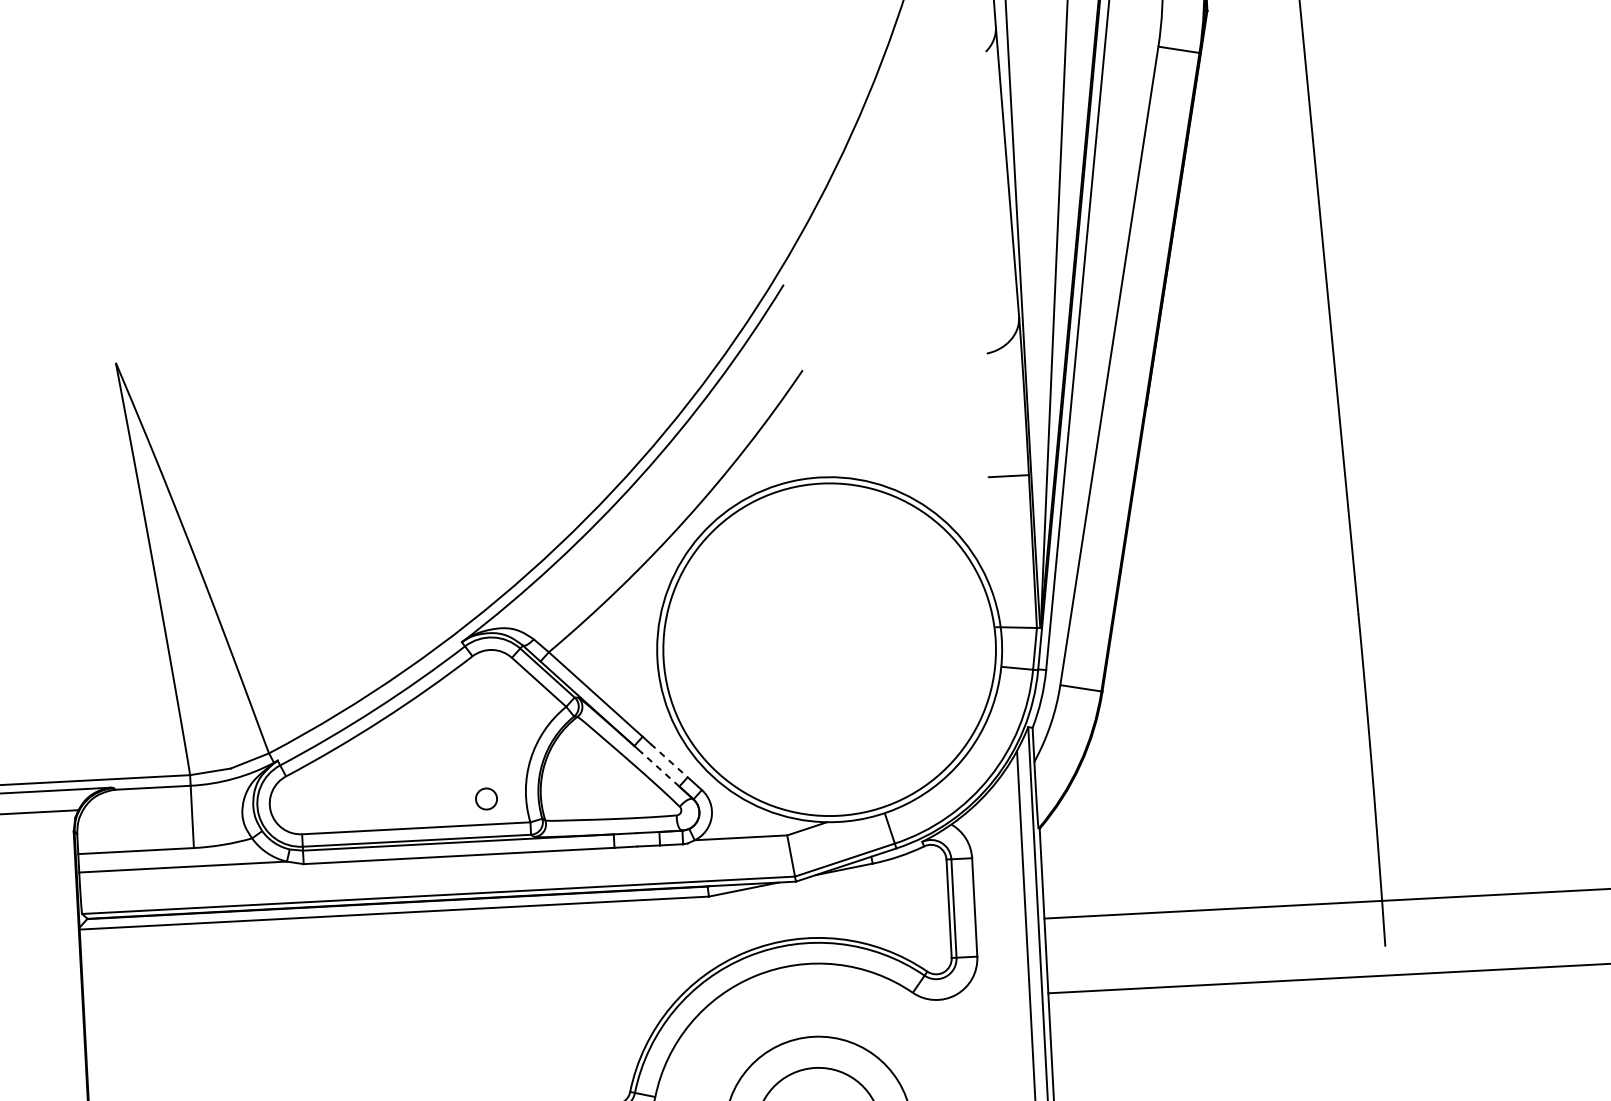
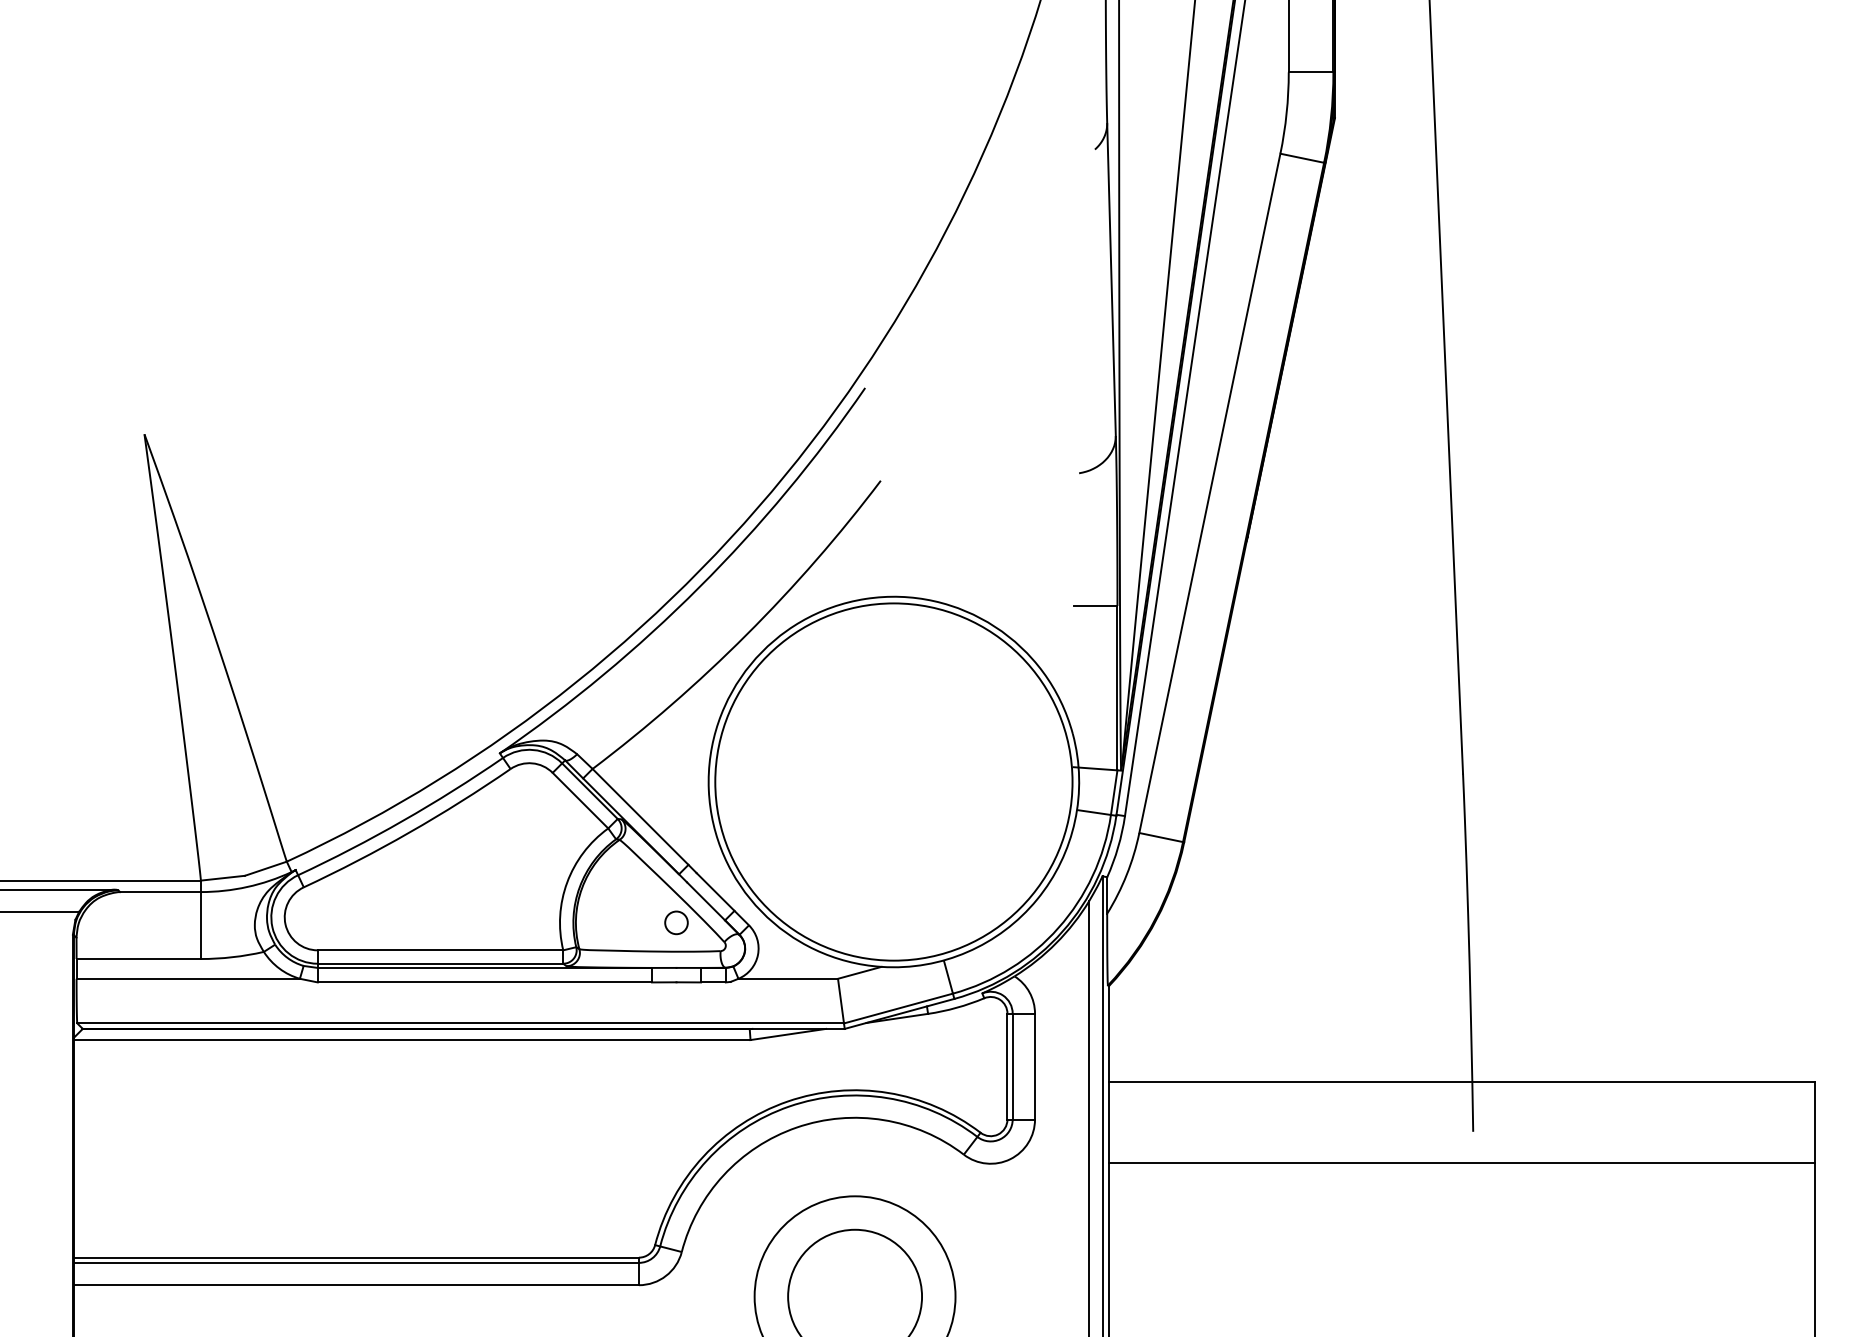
line: (669, 760) -> (715, 891), dashed -> solid
line: (661, 769) -> (706, 901), dashed -> solid
circle: (486, 798) -> (676, 922), moved

